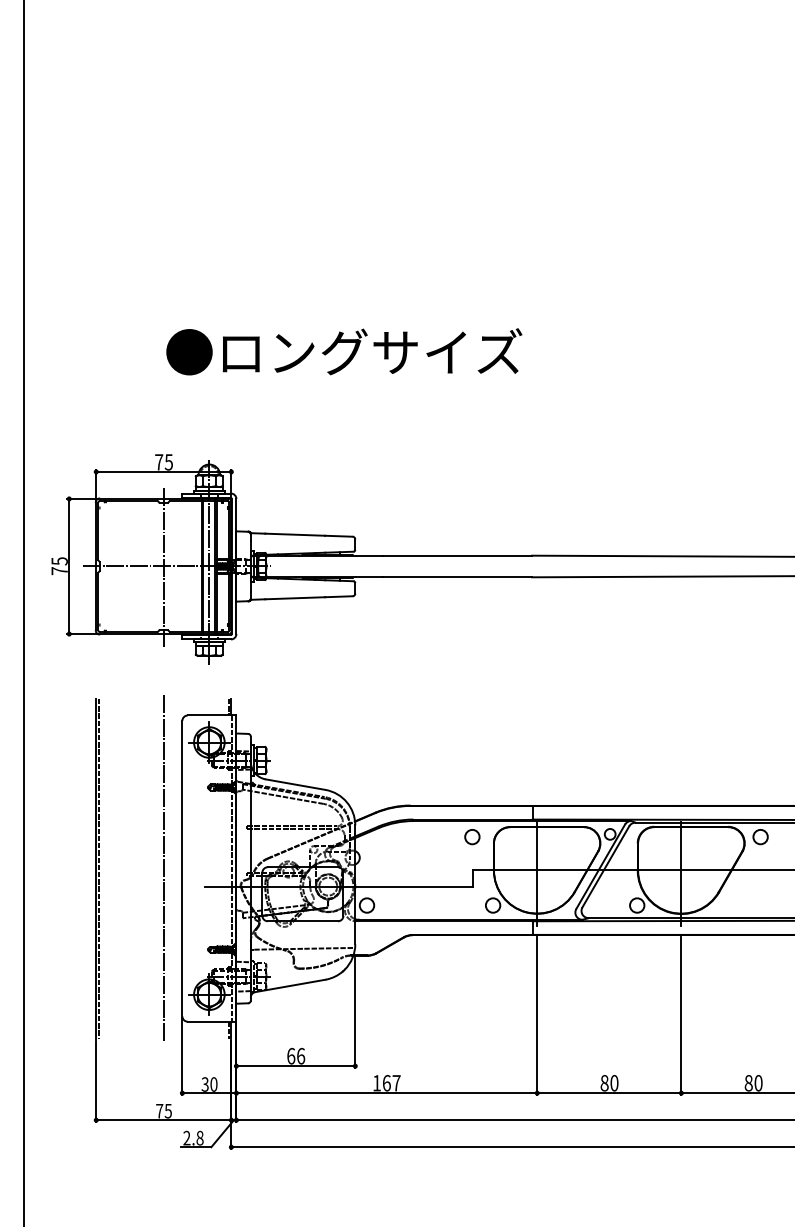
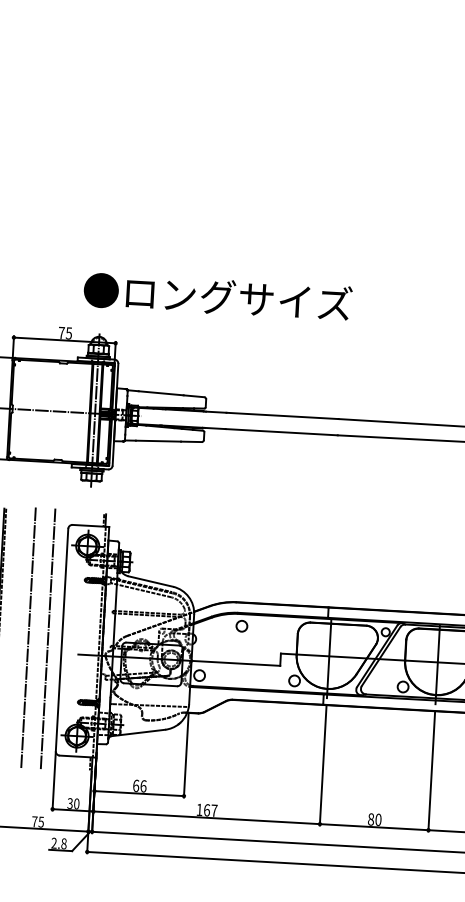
text: (344, 351) -> (218, 296), moved
line: (163, 567) -> (60, 412), removed
circle: (472, 837) -> (241, 626), moved
line: (137, 867) -> (28, 637), added

